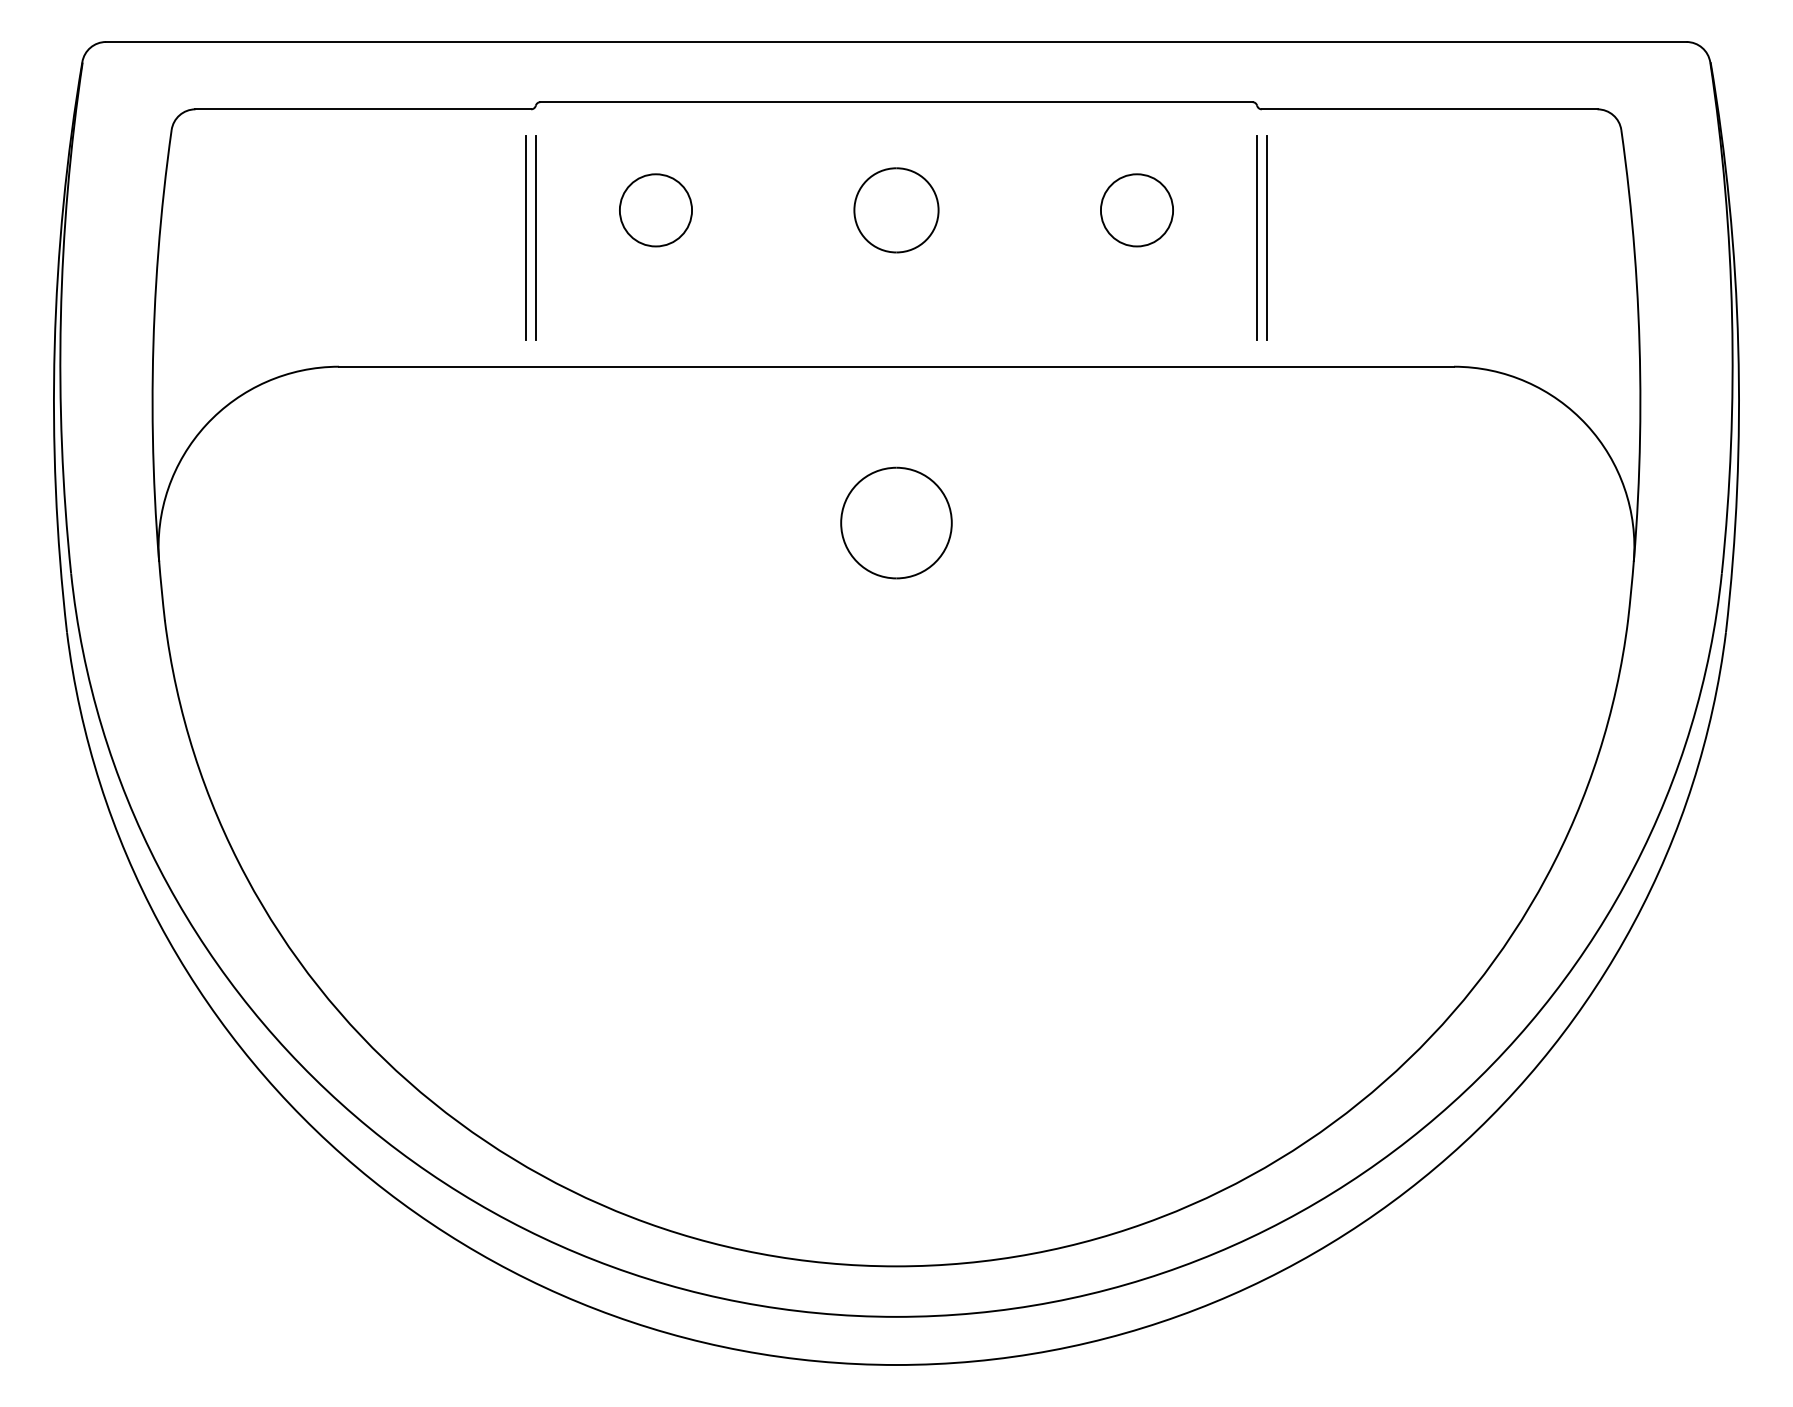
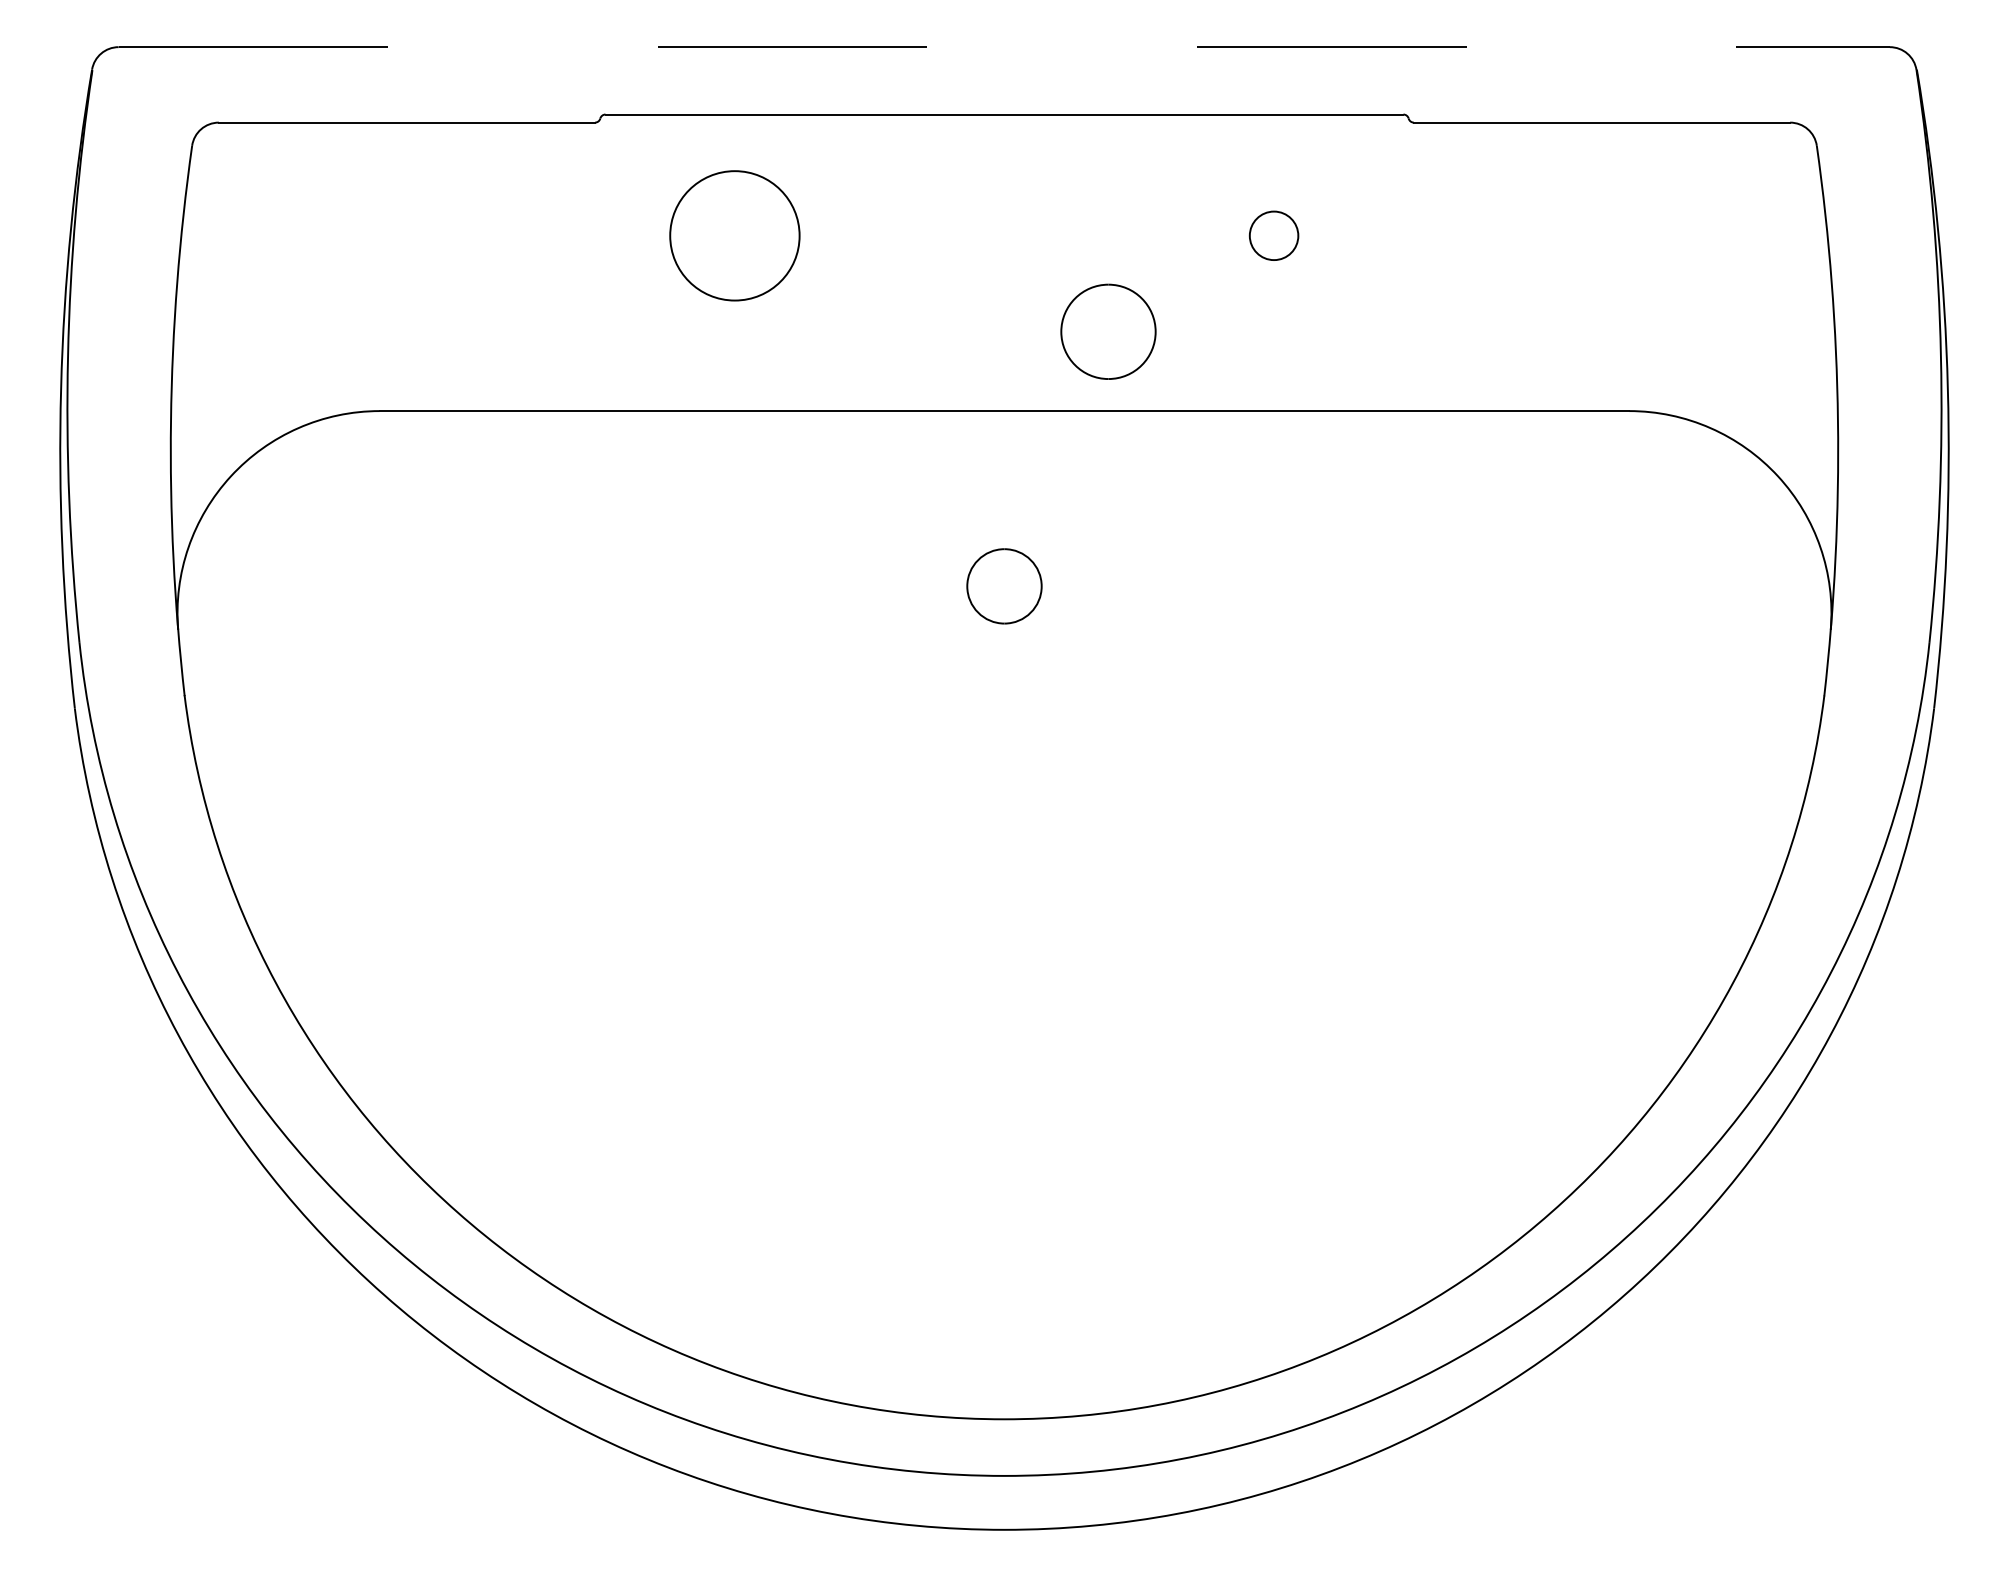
line: (896, 42) -> (1004, 47), solid -> dashed
circle: (655, 210) -> (734, 235), size x1.6
part: (896, 210) -> (1108, 331), moved
circle: (1136, 210) -> (1273, 235), size x0.6
line: (526, 237) -> (589, 266), removed
line: (536, 237) -> (600, 266), removed
line: (1256, 237) -> (1408, 266), removed
line: (1266, 237) -> (1419, 266), removed
part: (896, 523) -> (1004, 586), size x0.6

